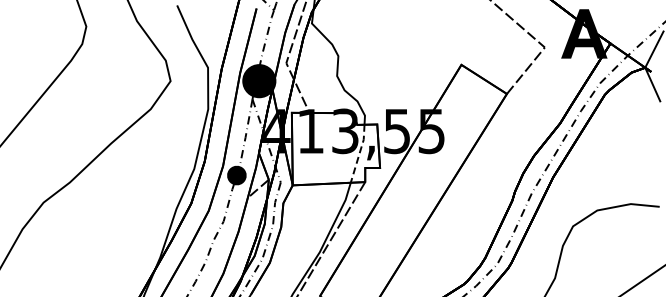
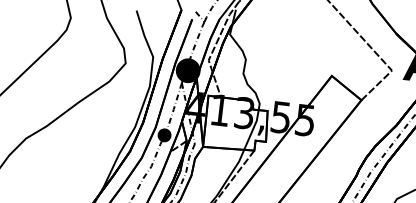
line: (359, 153) -> (252, 129), dashed -> solid

